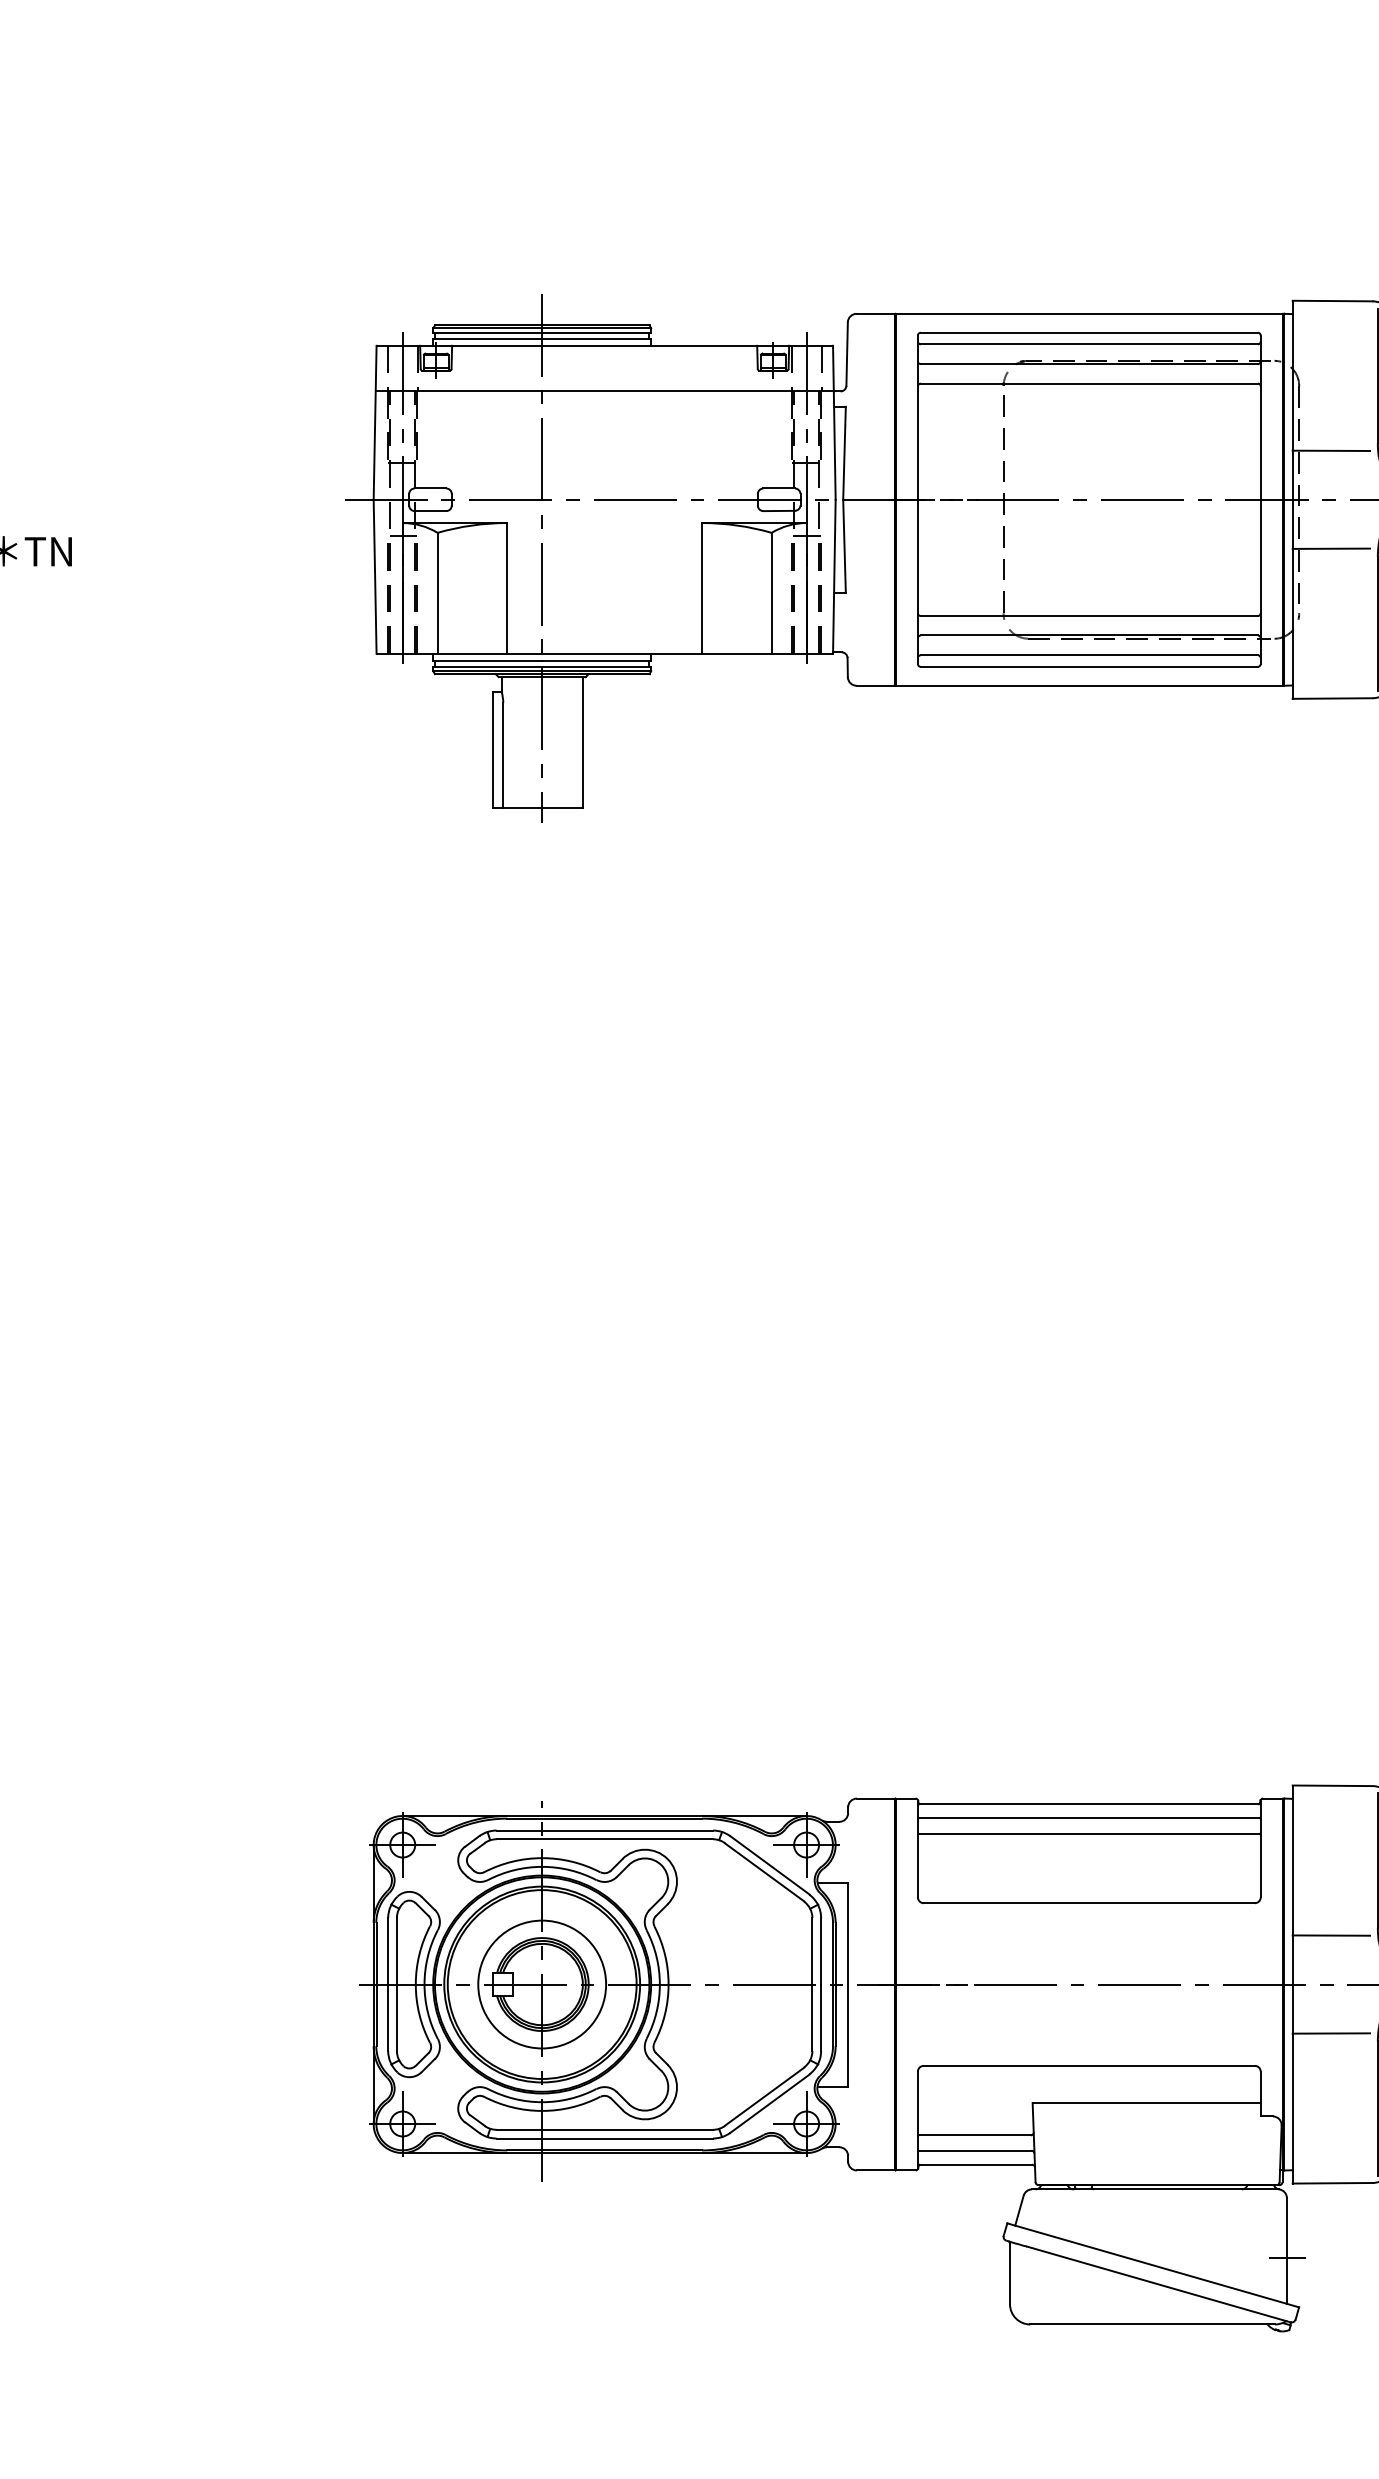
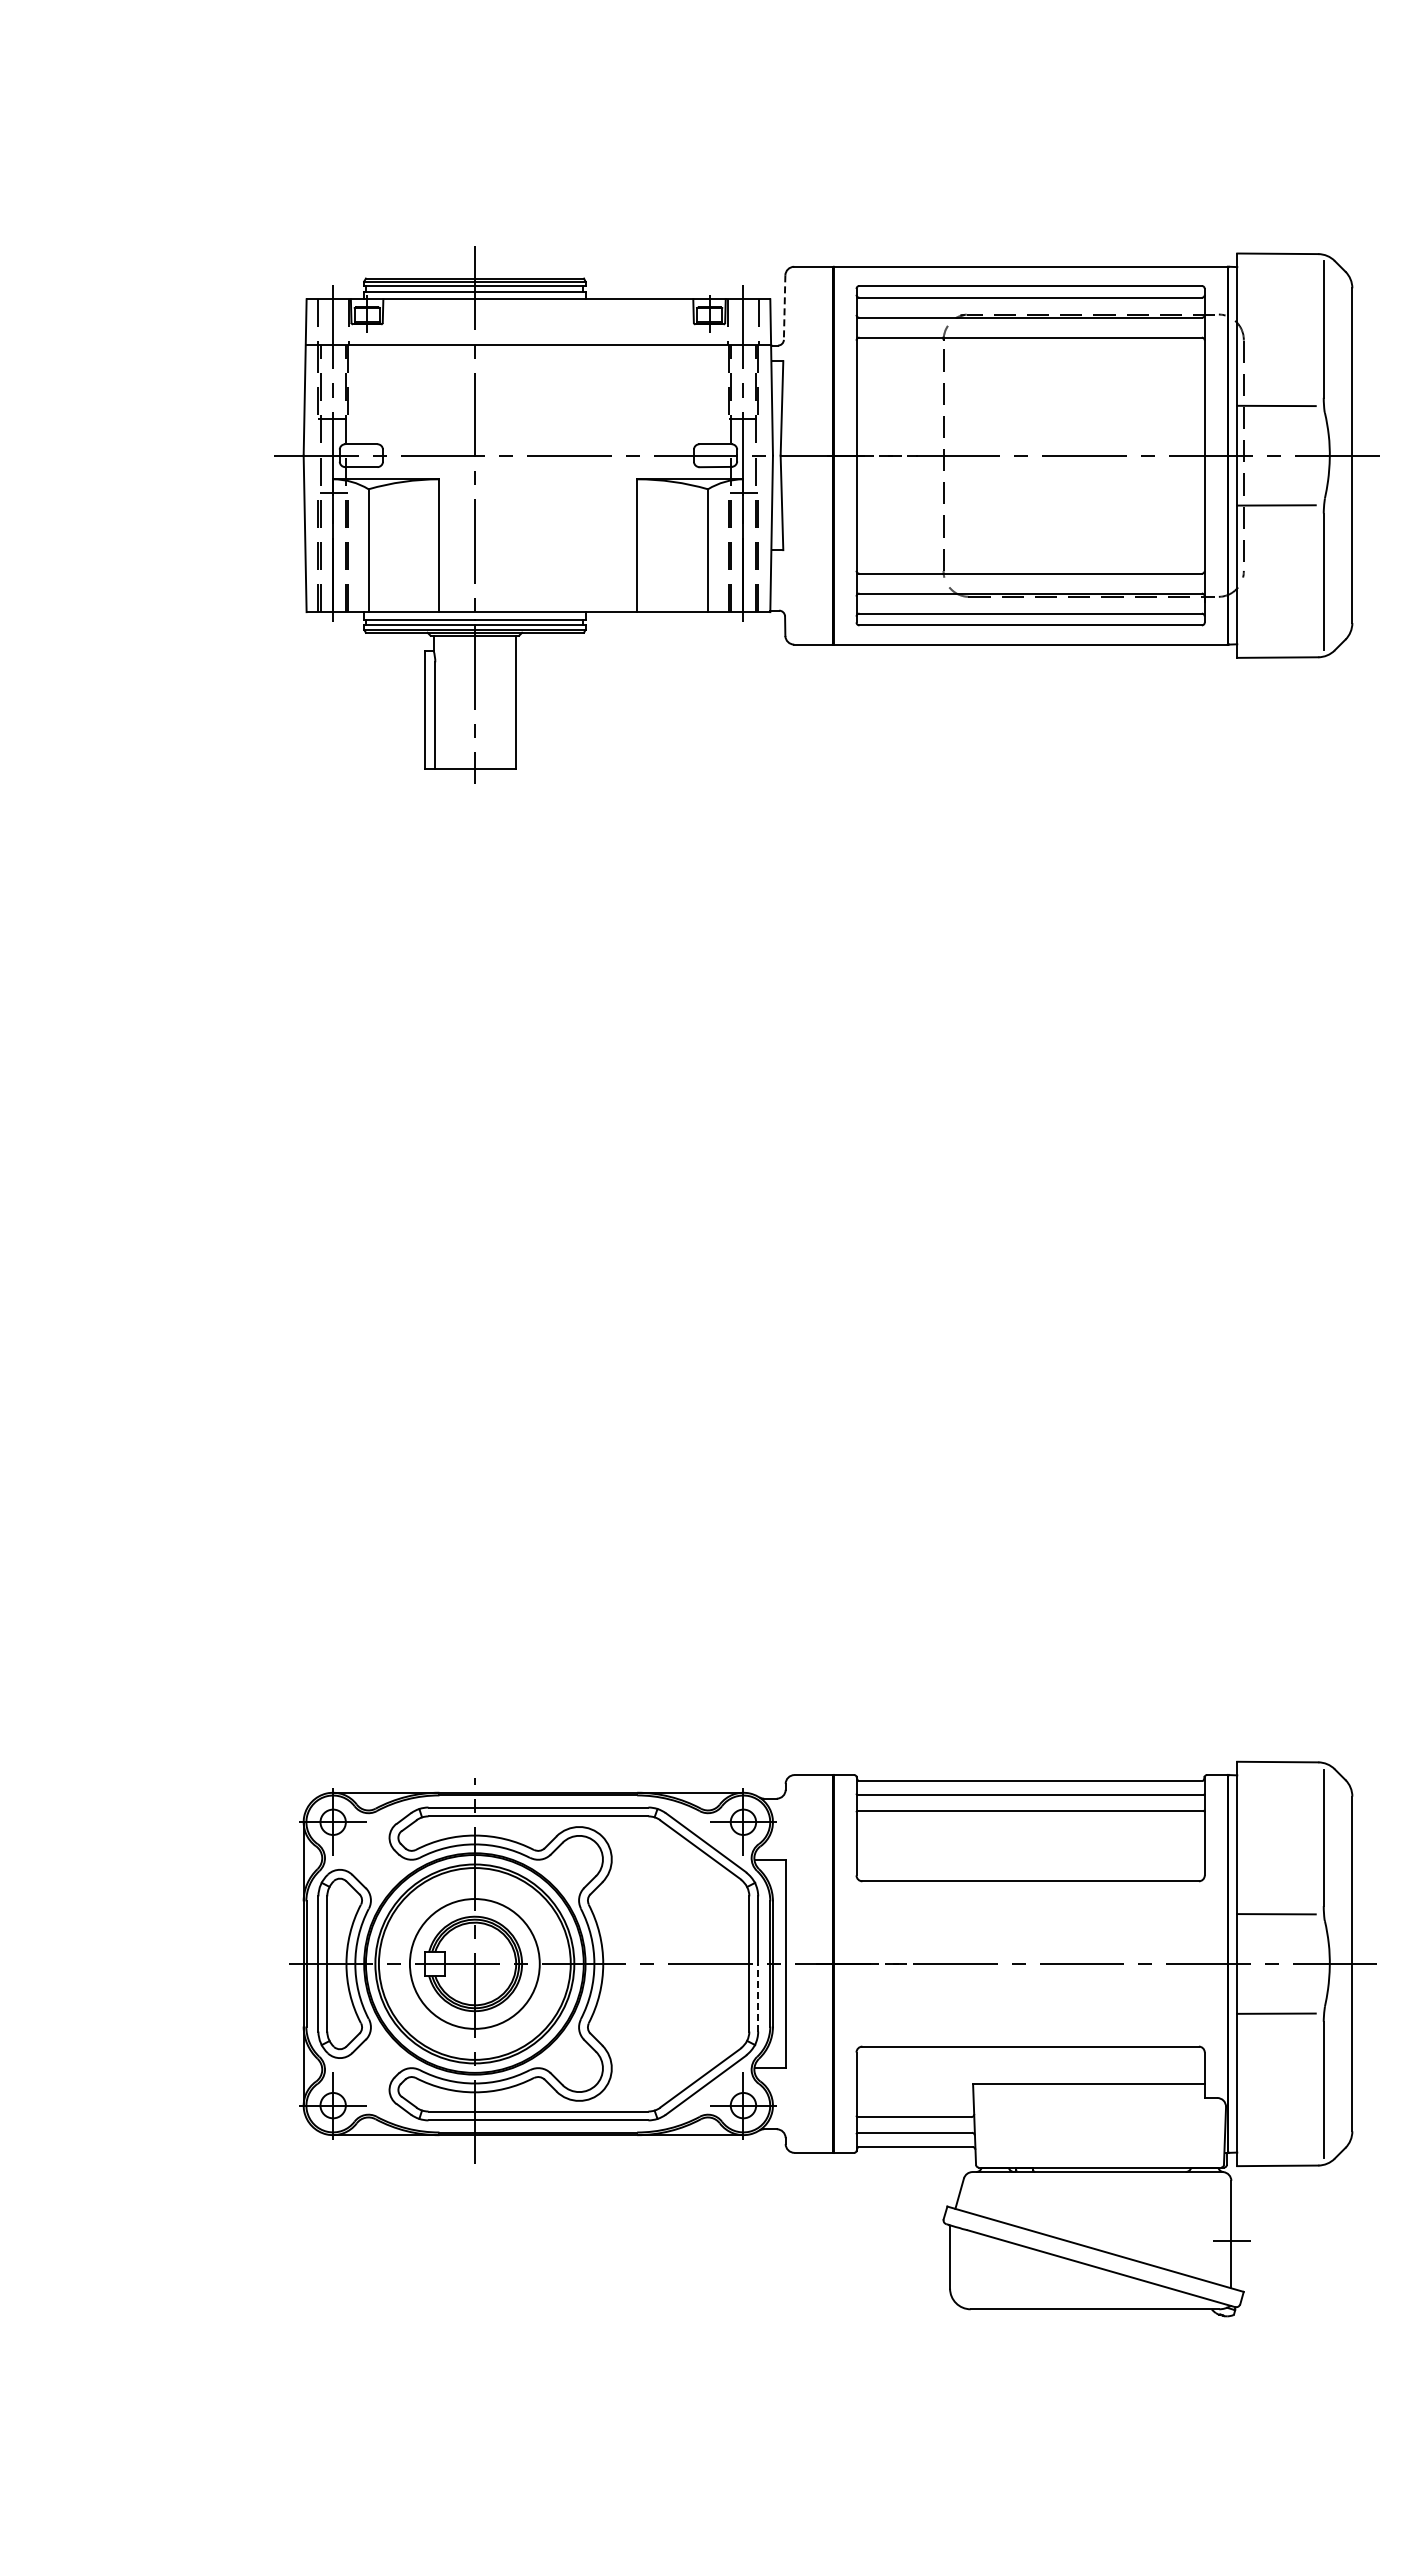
line: (847, 354) -> (784, 308), solid -> dashed
line: (821, 2017) -> (758, 1997), solid -> dashed

